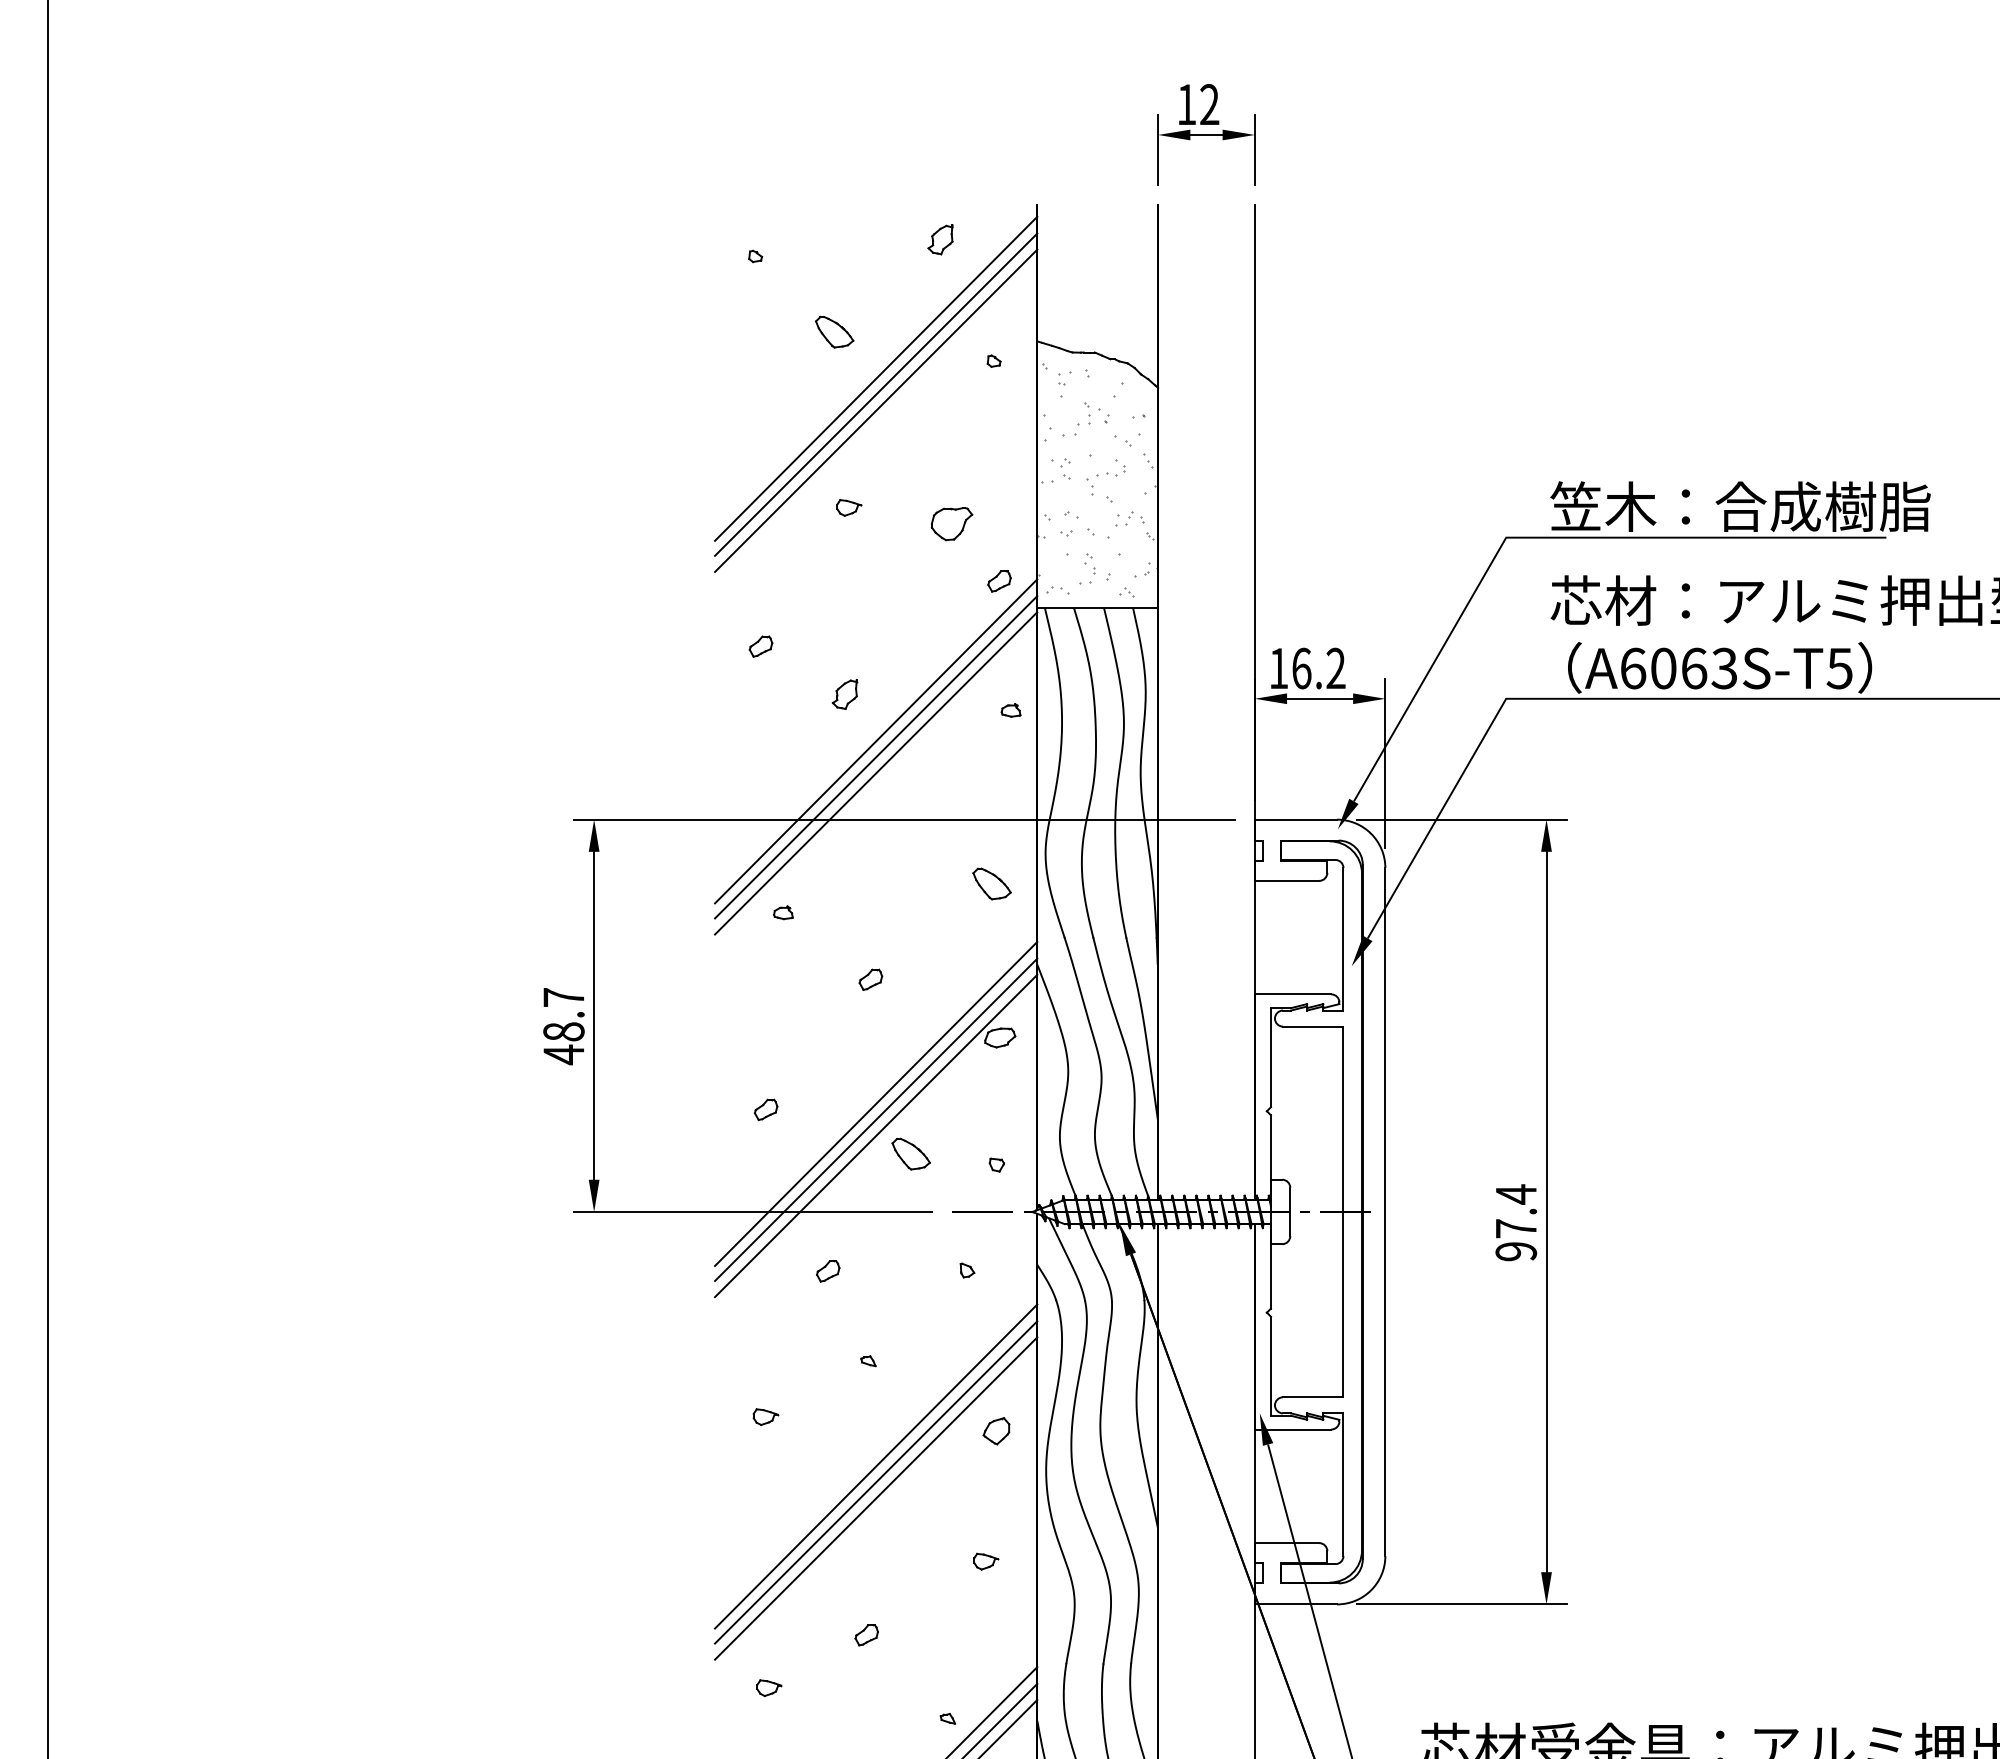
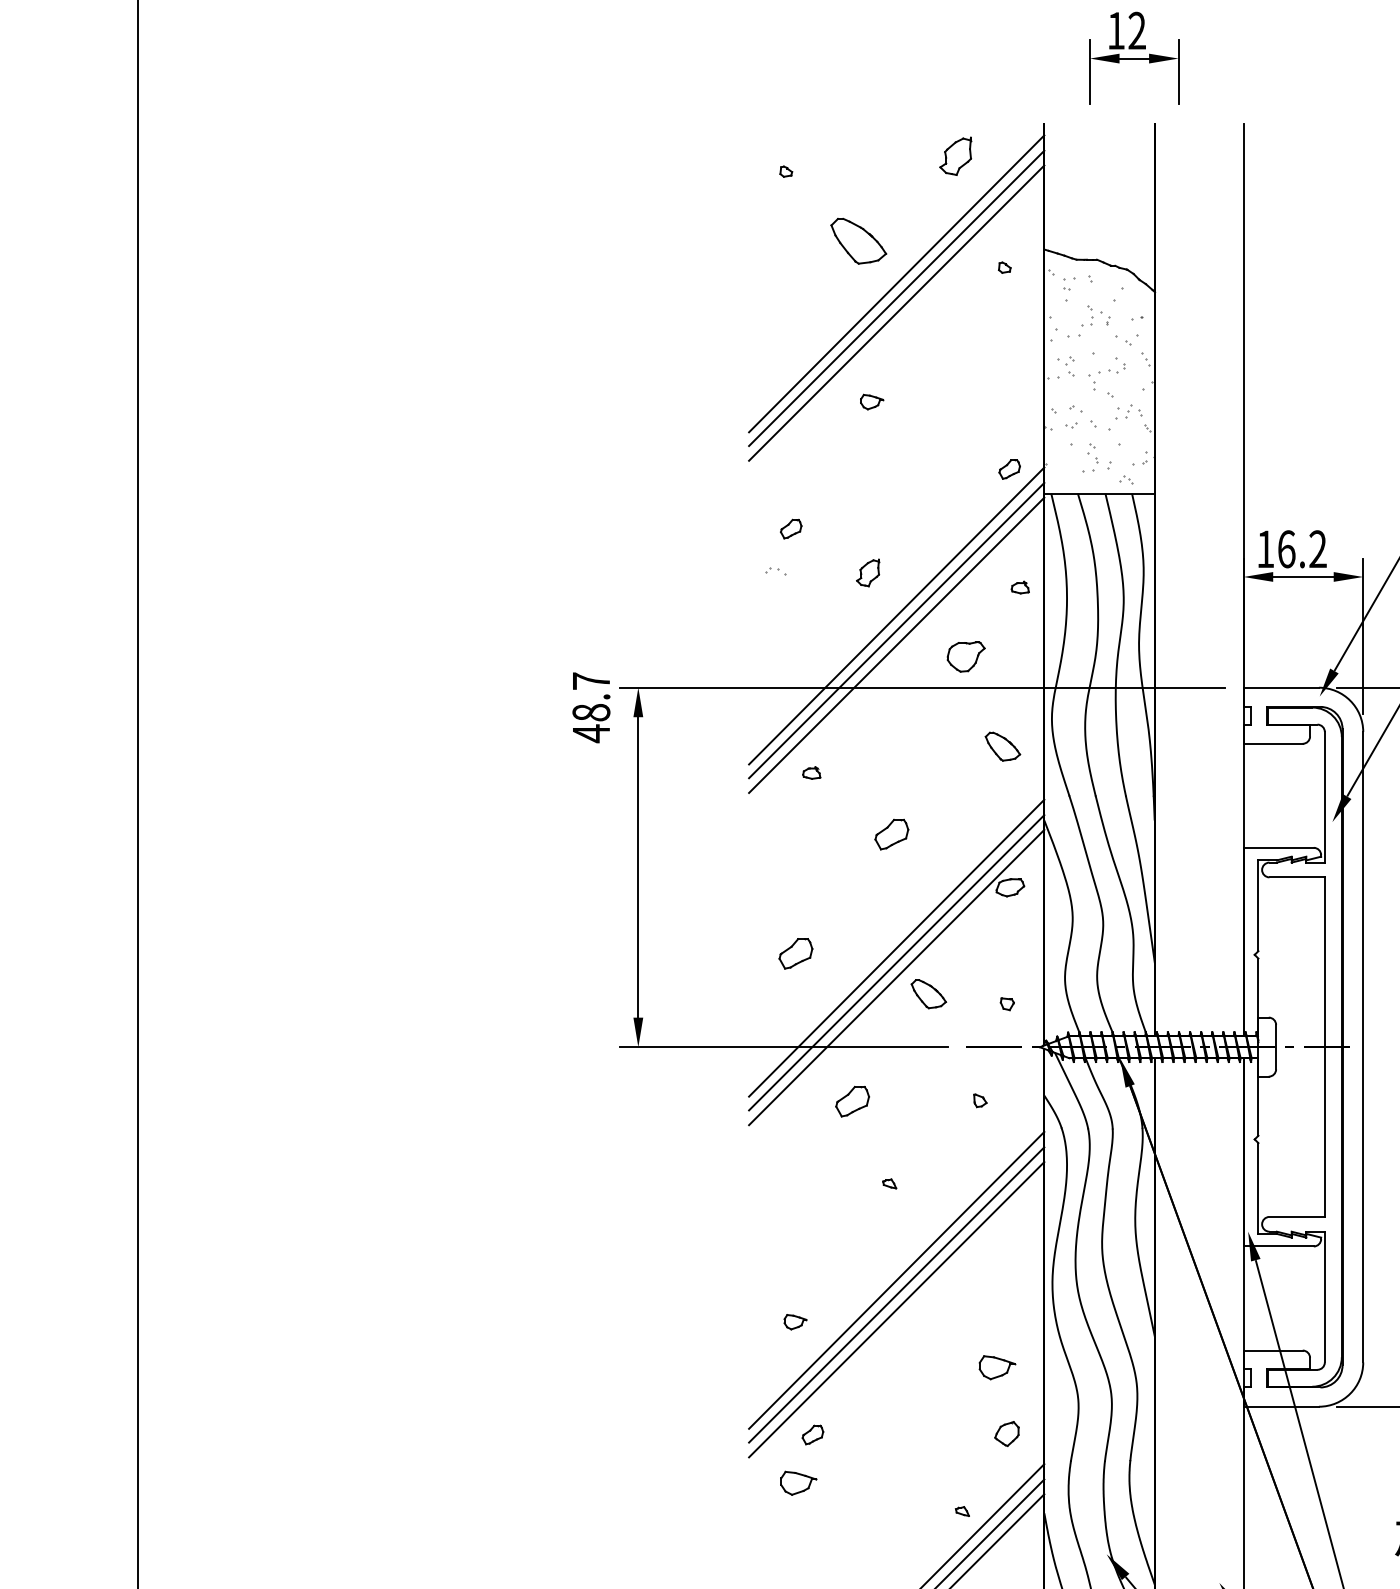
part: (1206, 134) -> (1134, 58), moved
part: (940, 239) -> (955, 156), size x1.4
part: (834, 331) -> (858, 240), size x1.6
part: (951, 524) -> (965, 657), moved
part: (1057, 590) -> (775, 571), moved
part: (870, 979) -> (891, 834), size x1.6
text: (563, 1026) -> (591, 707), moved
part: (765, 1109) -> (795, 953), size x1.6
part: (828, 1271) -> (853, 1101), size x1.6
part: (765, 1416) -> (795, 1321), moved
part: (996, 1431) -> (1006, 1434), moved
part: (986, 1561) -> (997, 1367), size x1.6
part: (866, 1635) -> (812, 1435), moved
part: (769, 1688) -> (798, 1483), size x1.6

